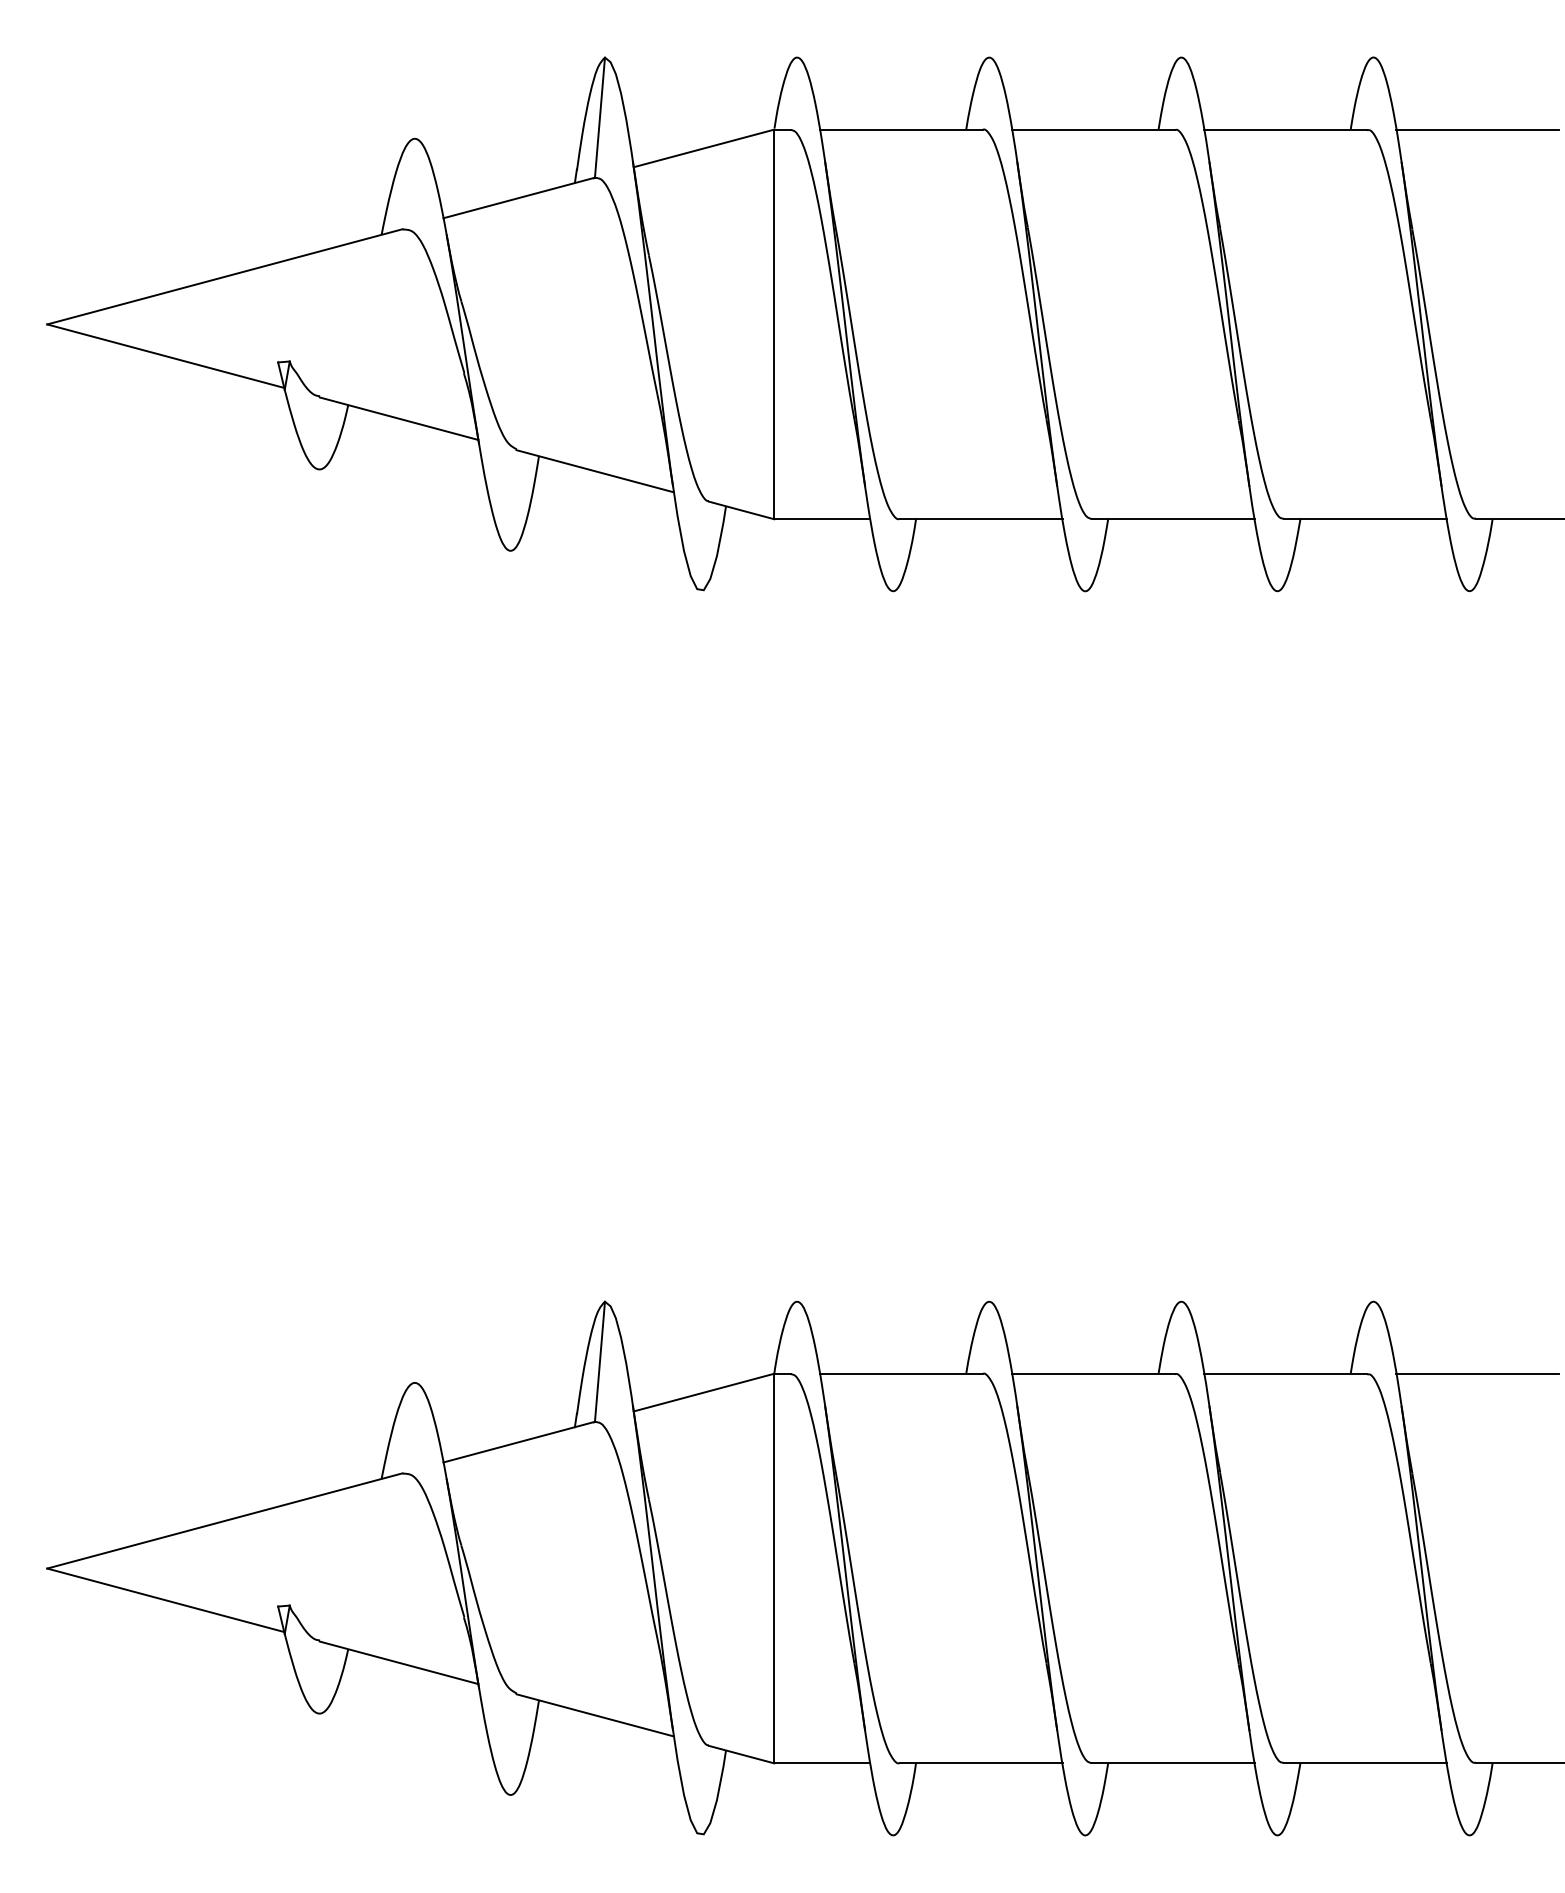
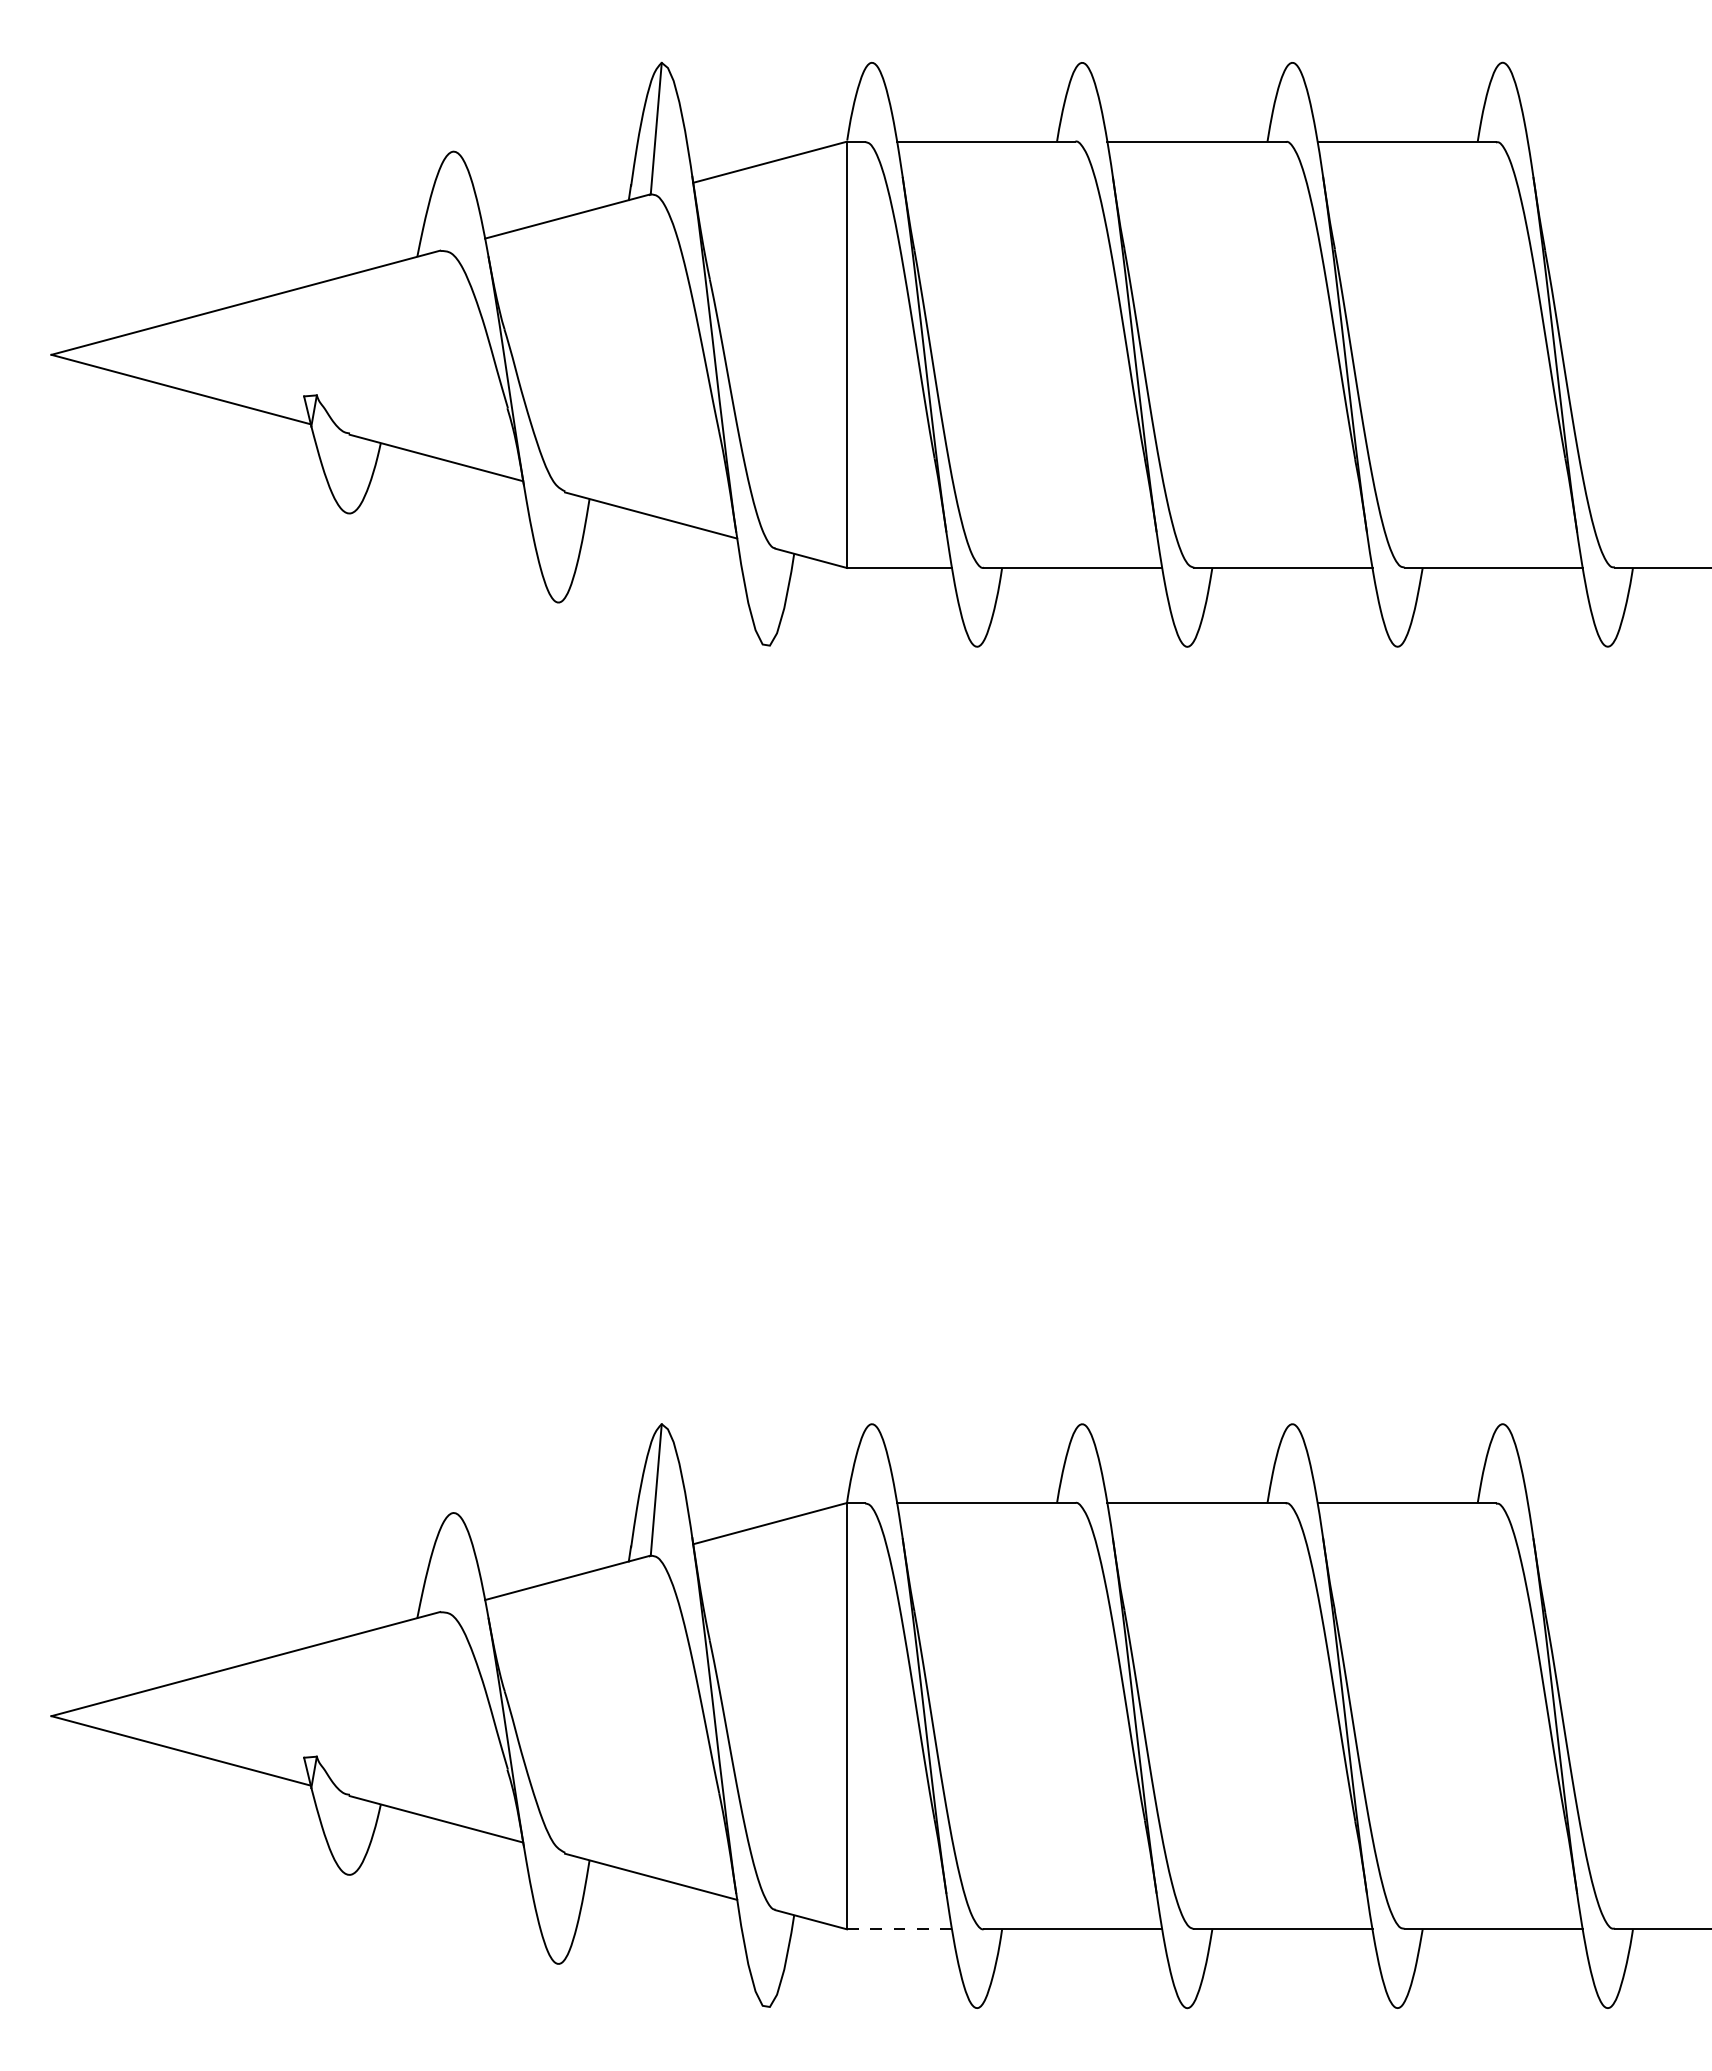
line: (1477, 129) -> (1616, 141), removed
line: (1477, 1374) -> (1616, 1503), removed
line: (822, 1763) -> (899, 1929), solid -> dashed

